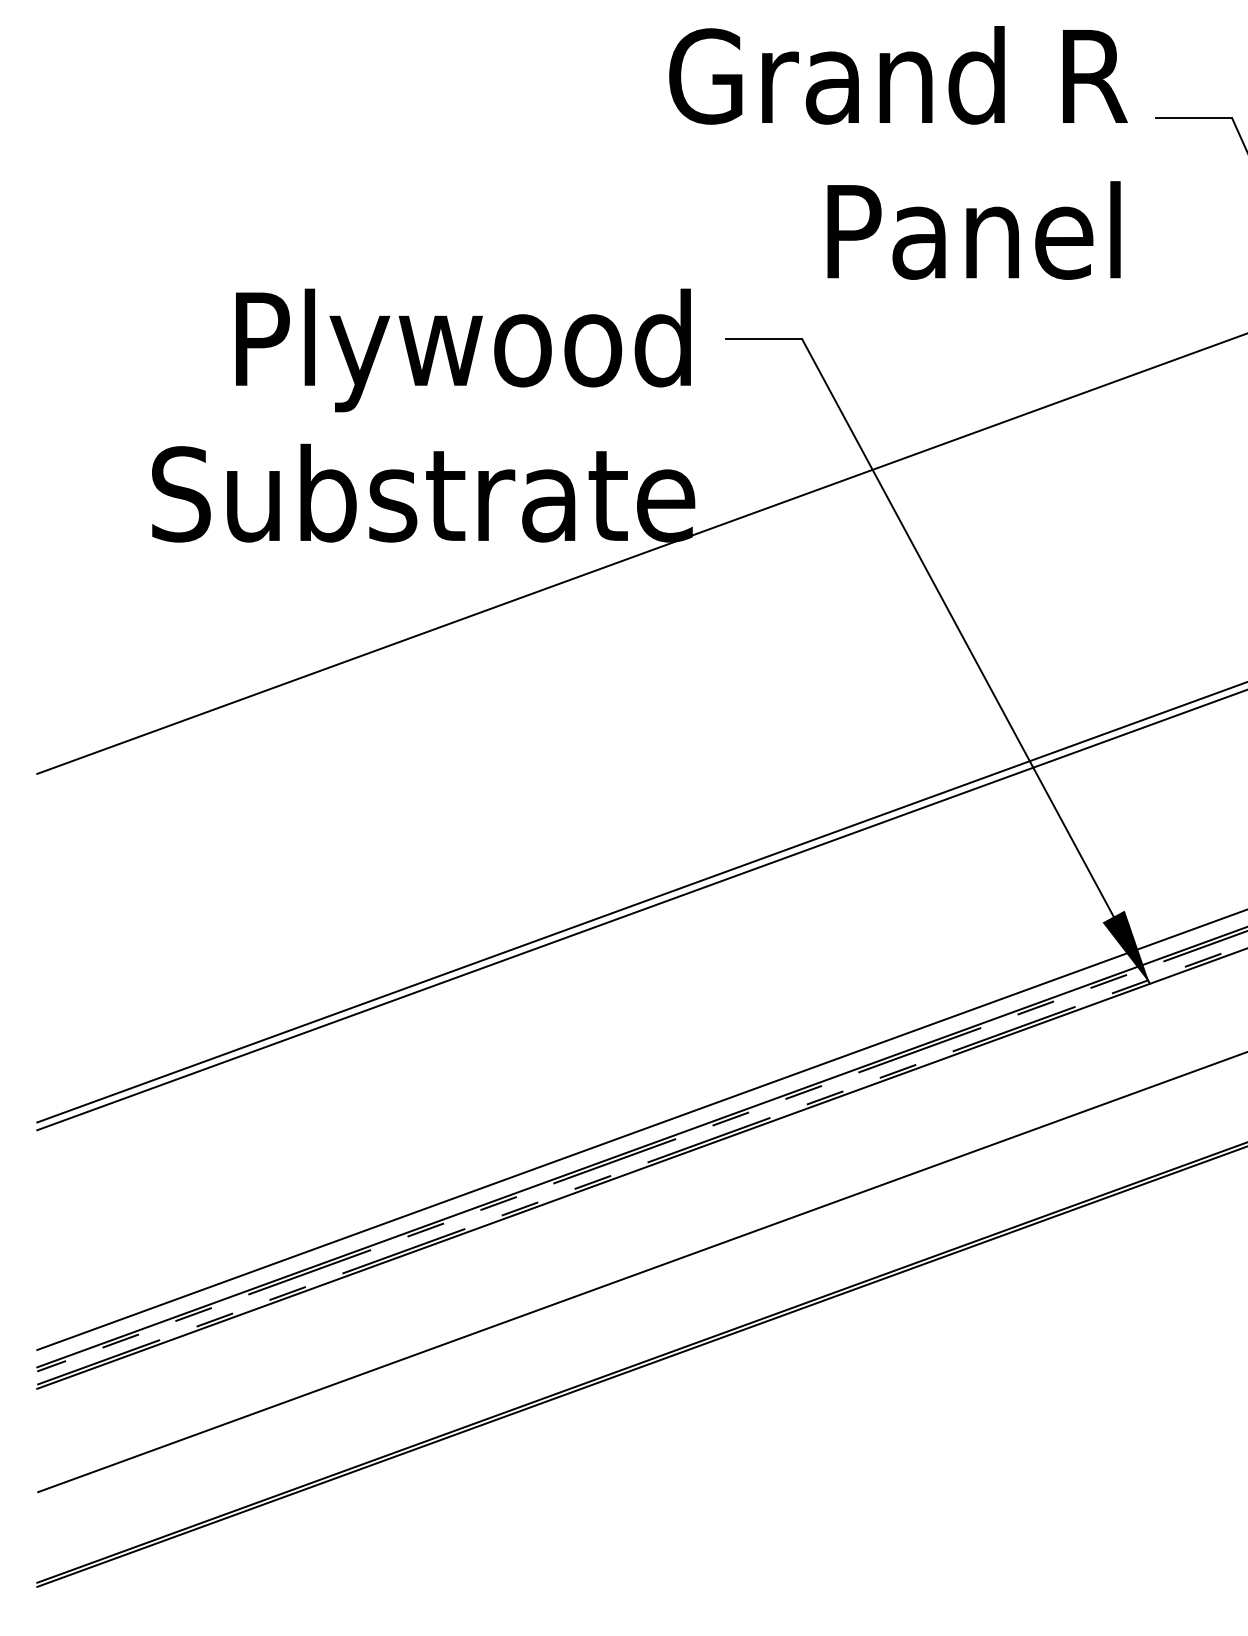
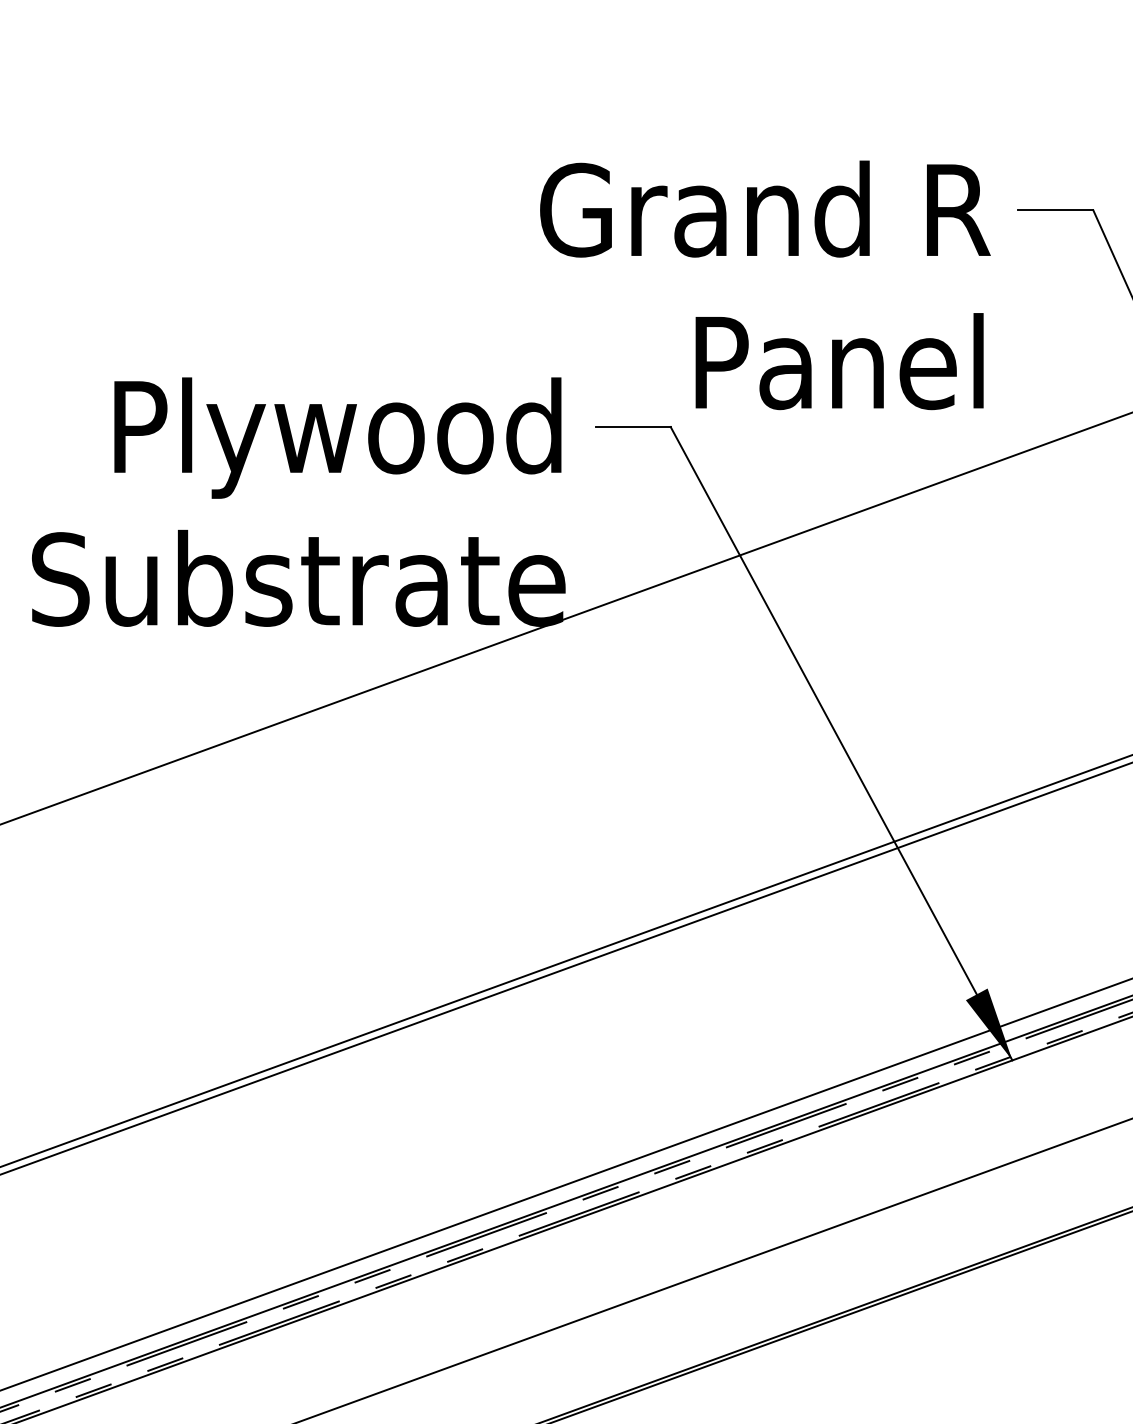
text: (898, 152) -> (765, 284), moved

